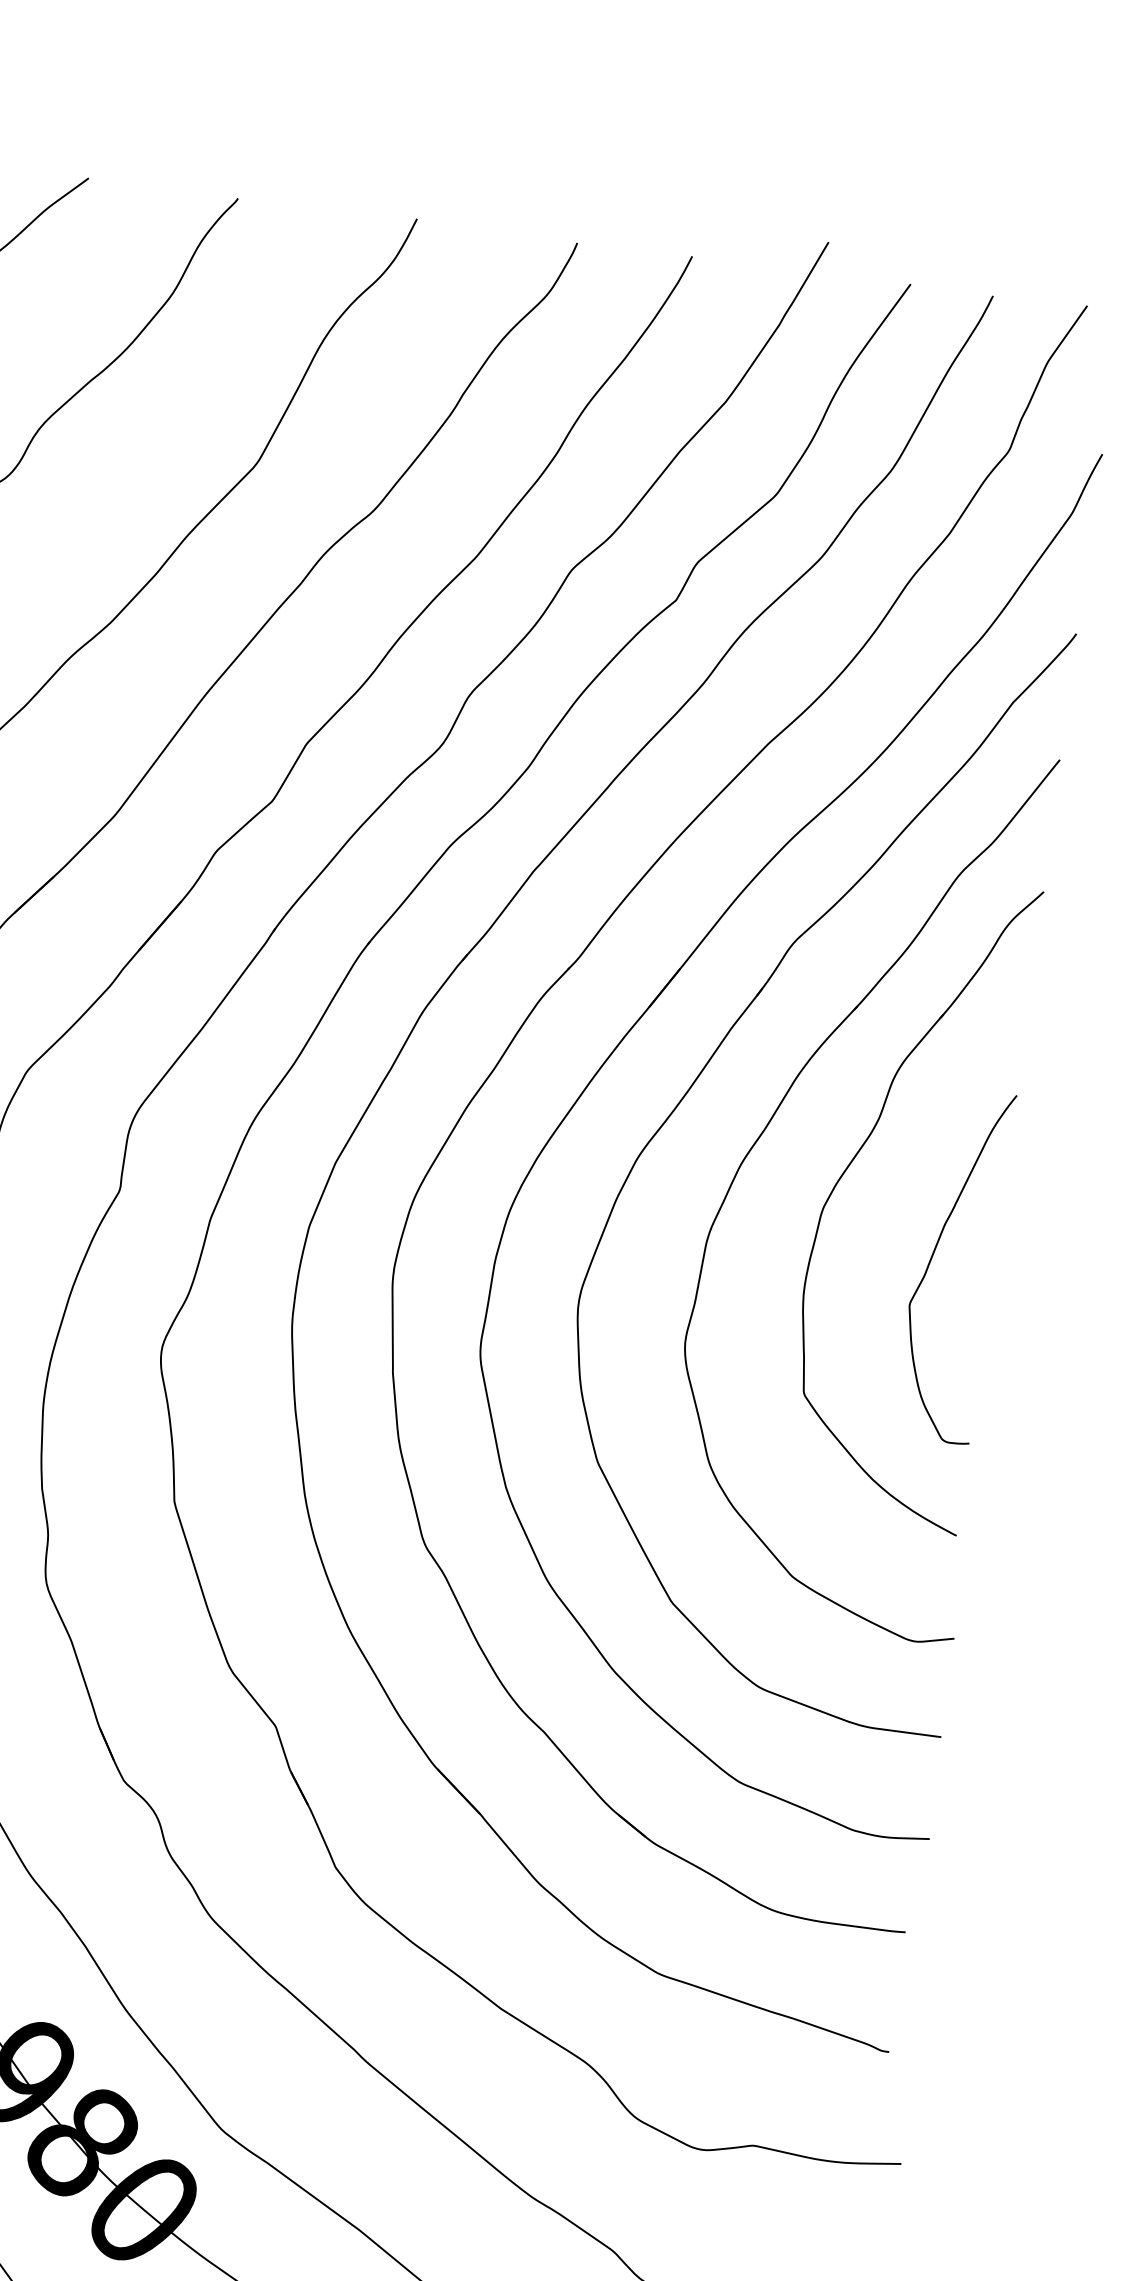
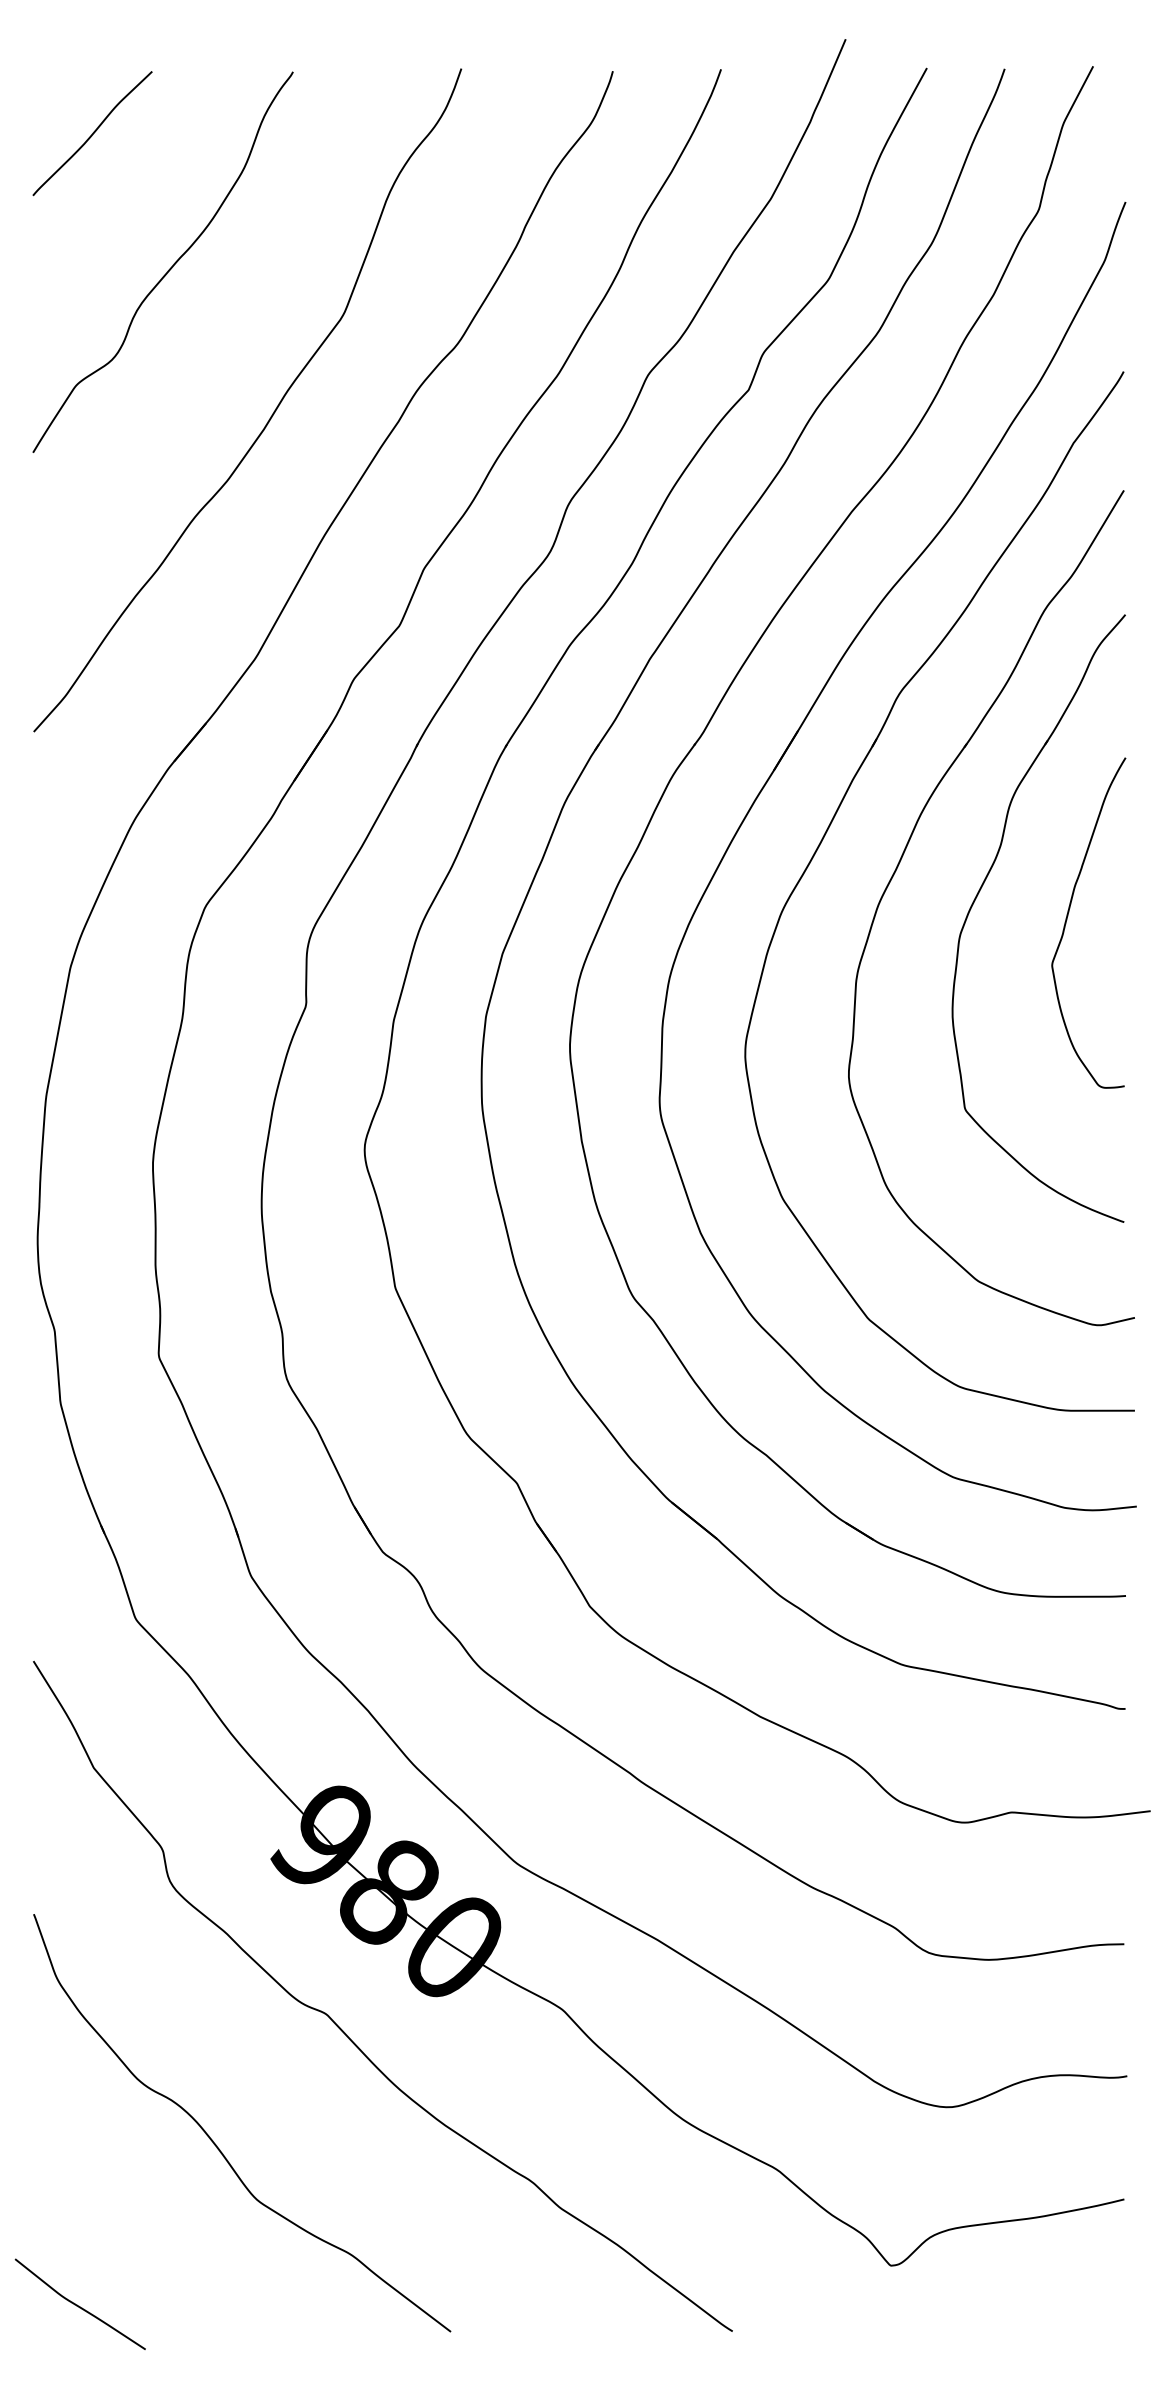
curve: (933, 1255) -> (1068, 916), moved

